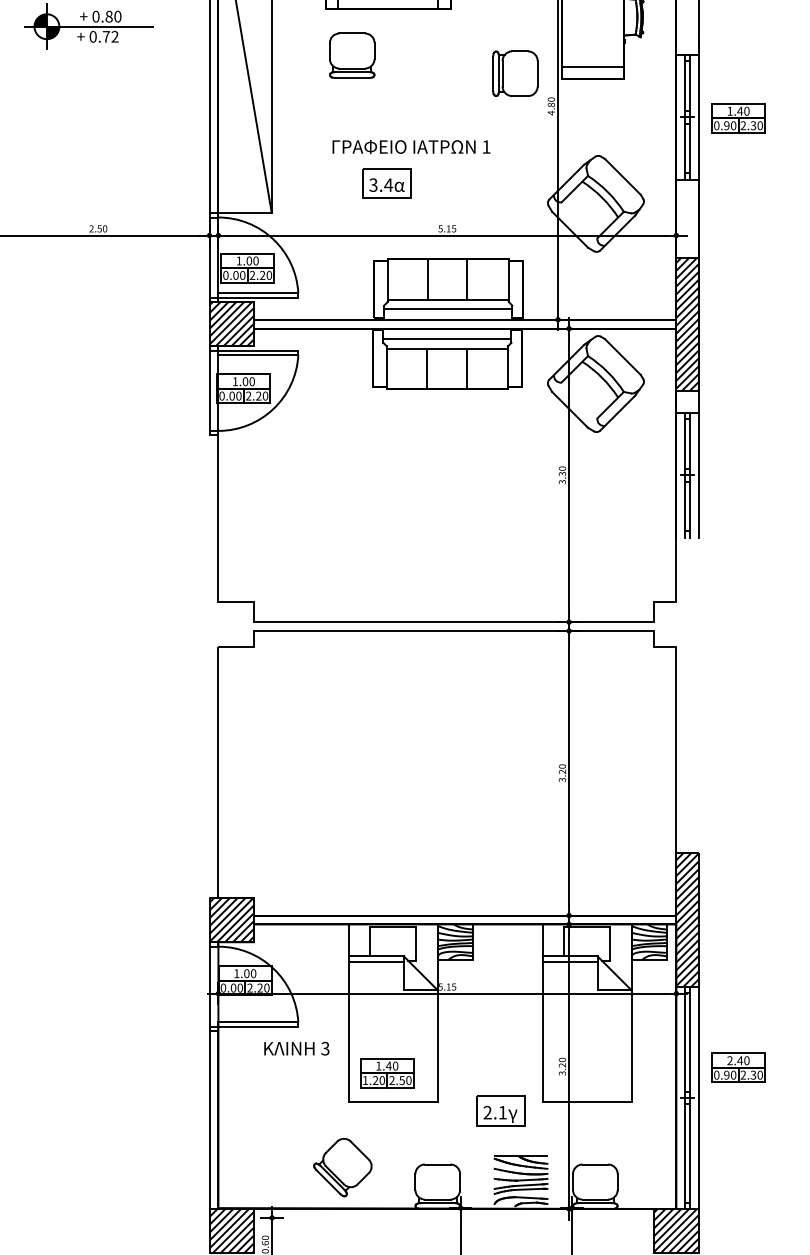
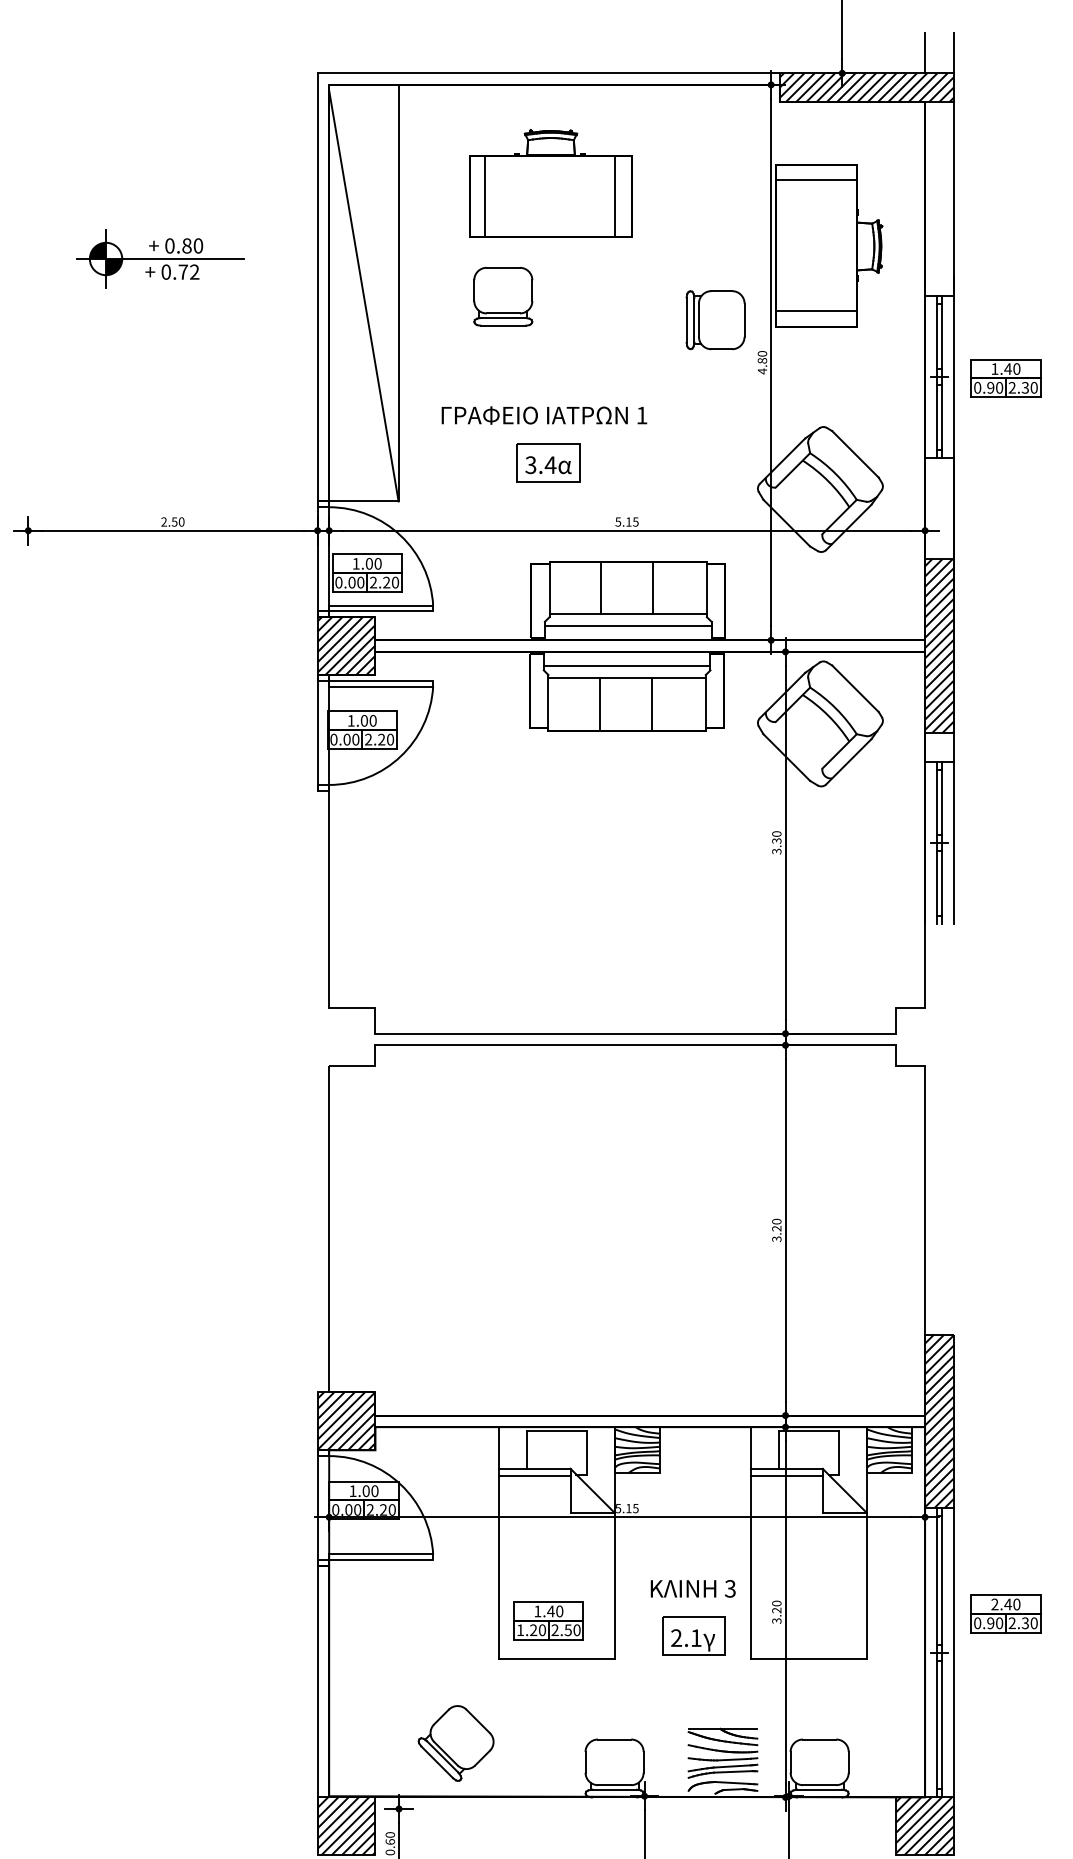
text: (411, 147) -> (544, 415), moved
text: (296, 1048) -> (692, 1588), moved
part: (500, 1110) -> (693, 1635), moved
part: (342, 1167) -> (455, 1743), moved

